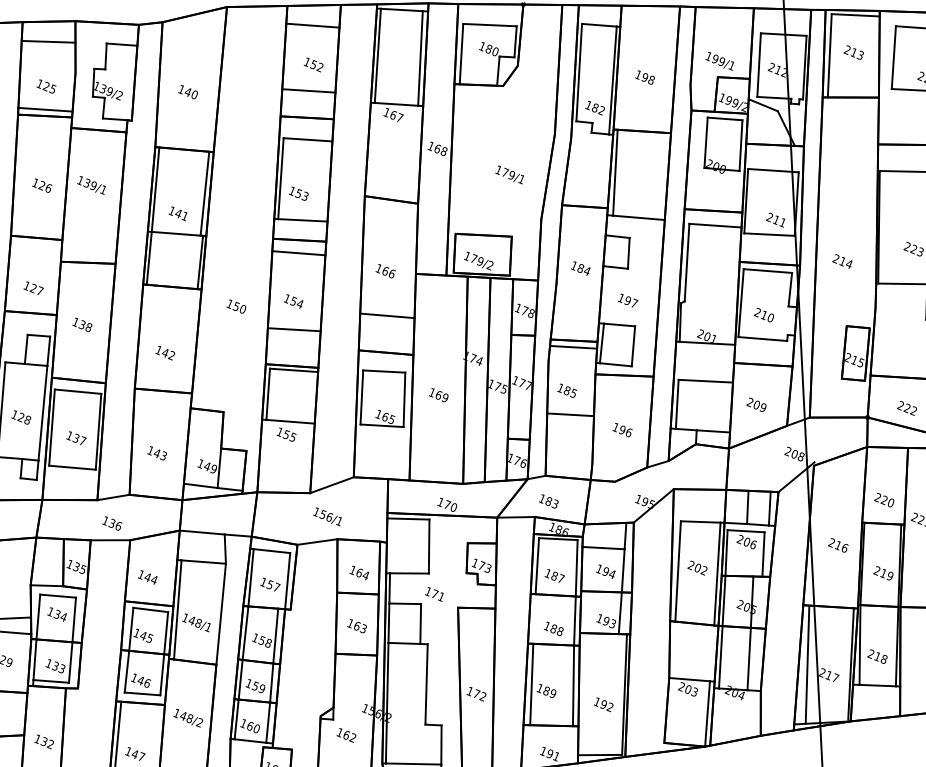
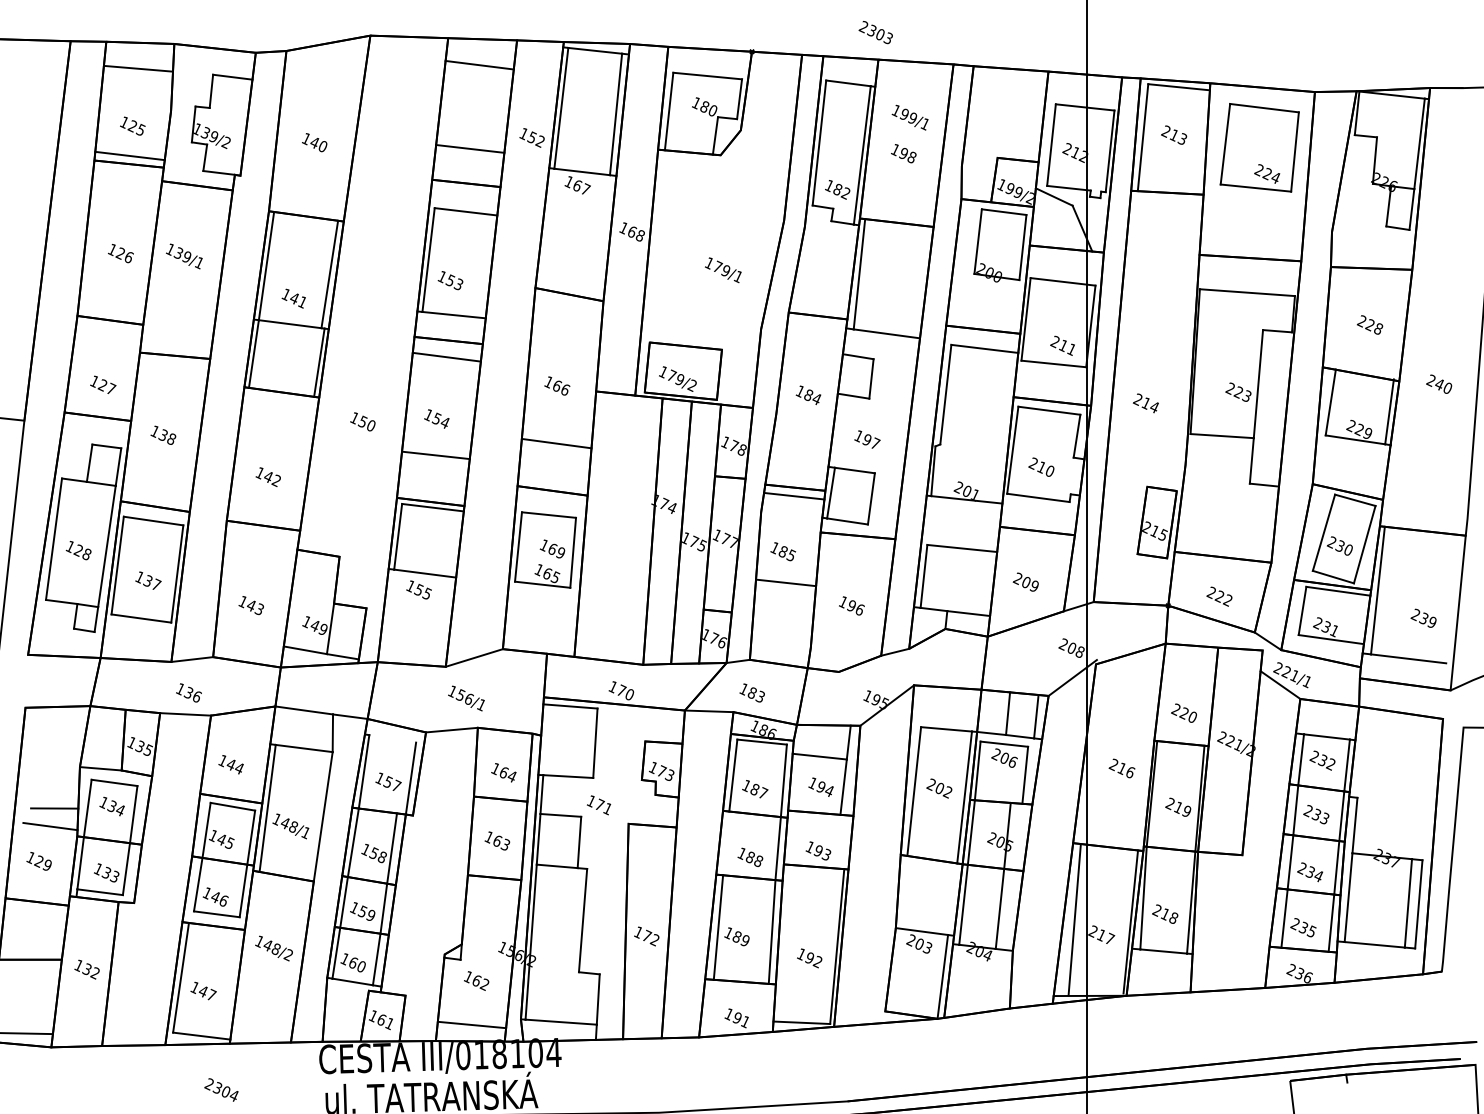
text: (719, 61) -> (909, 117), moved
text: (313, 64) -> (531, 137), moved
text: (438, 394) -> (552, 548), moved
line: (271, 550) -> (392, 738), removed
line: (619, 613) -> (836, 841), removed

